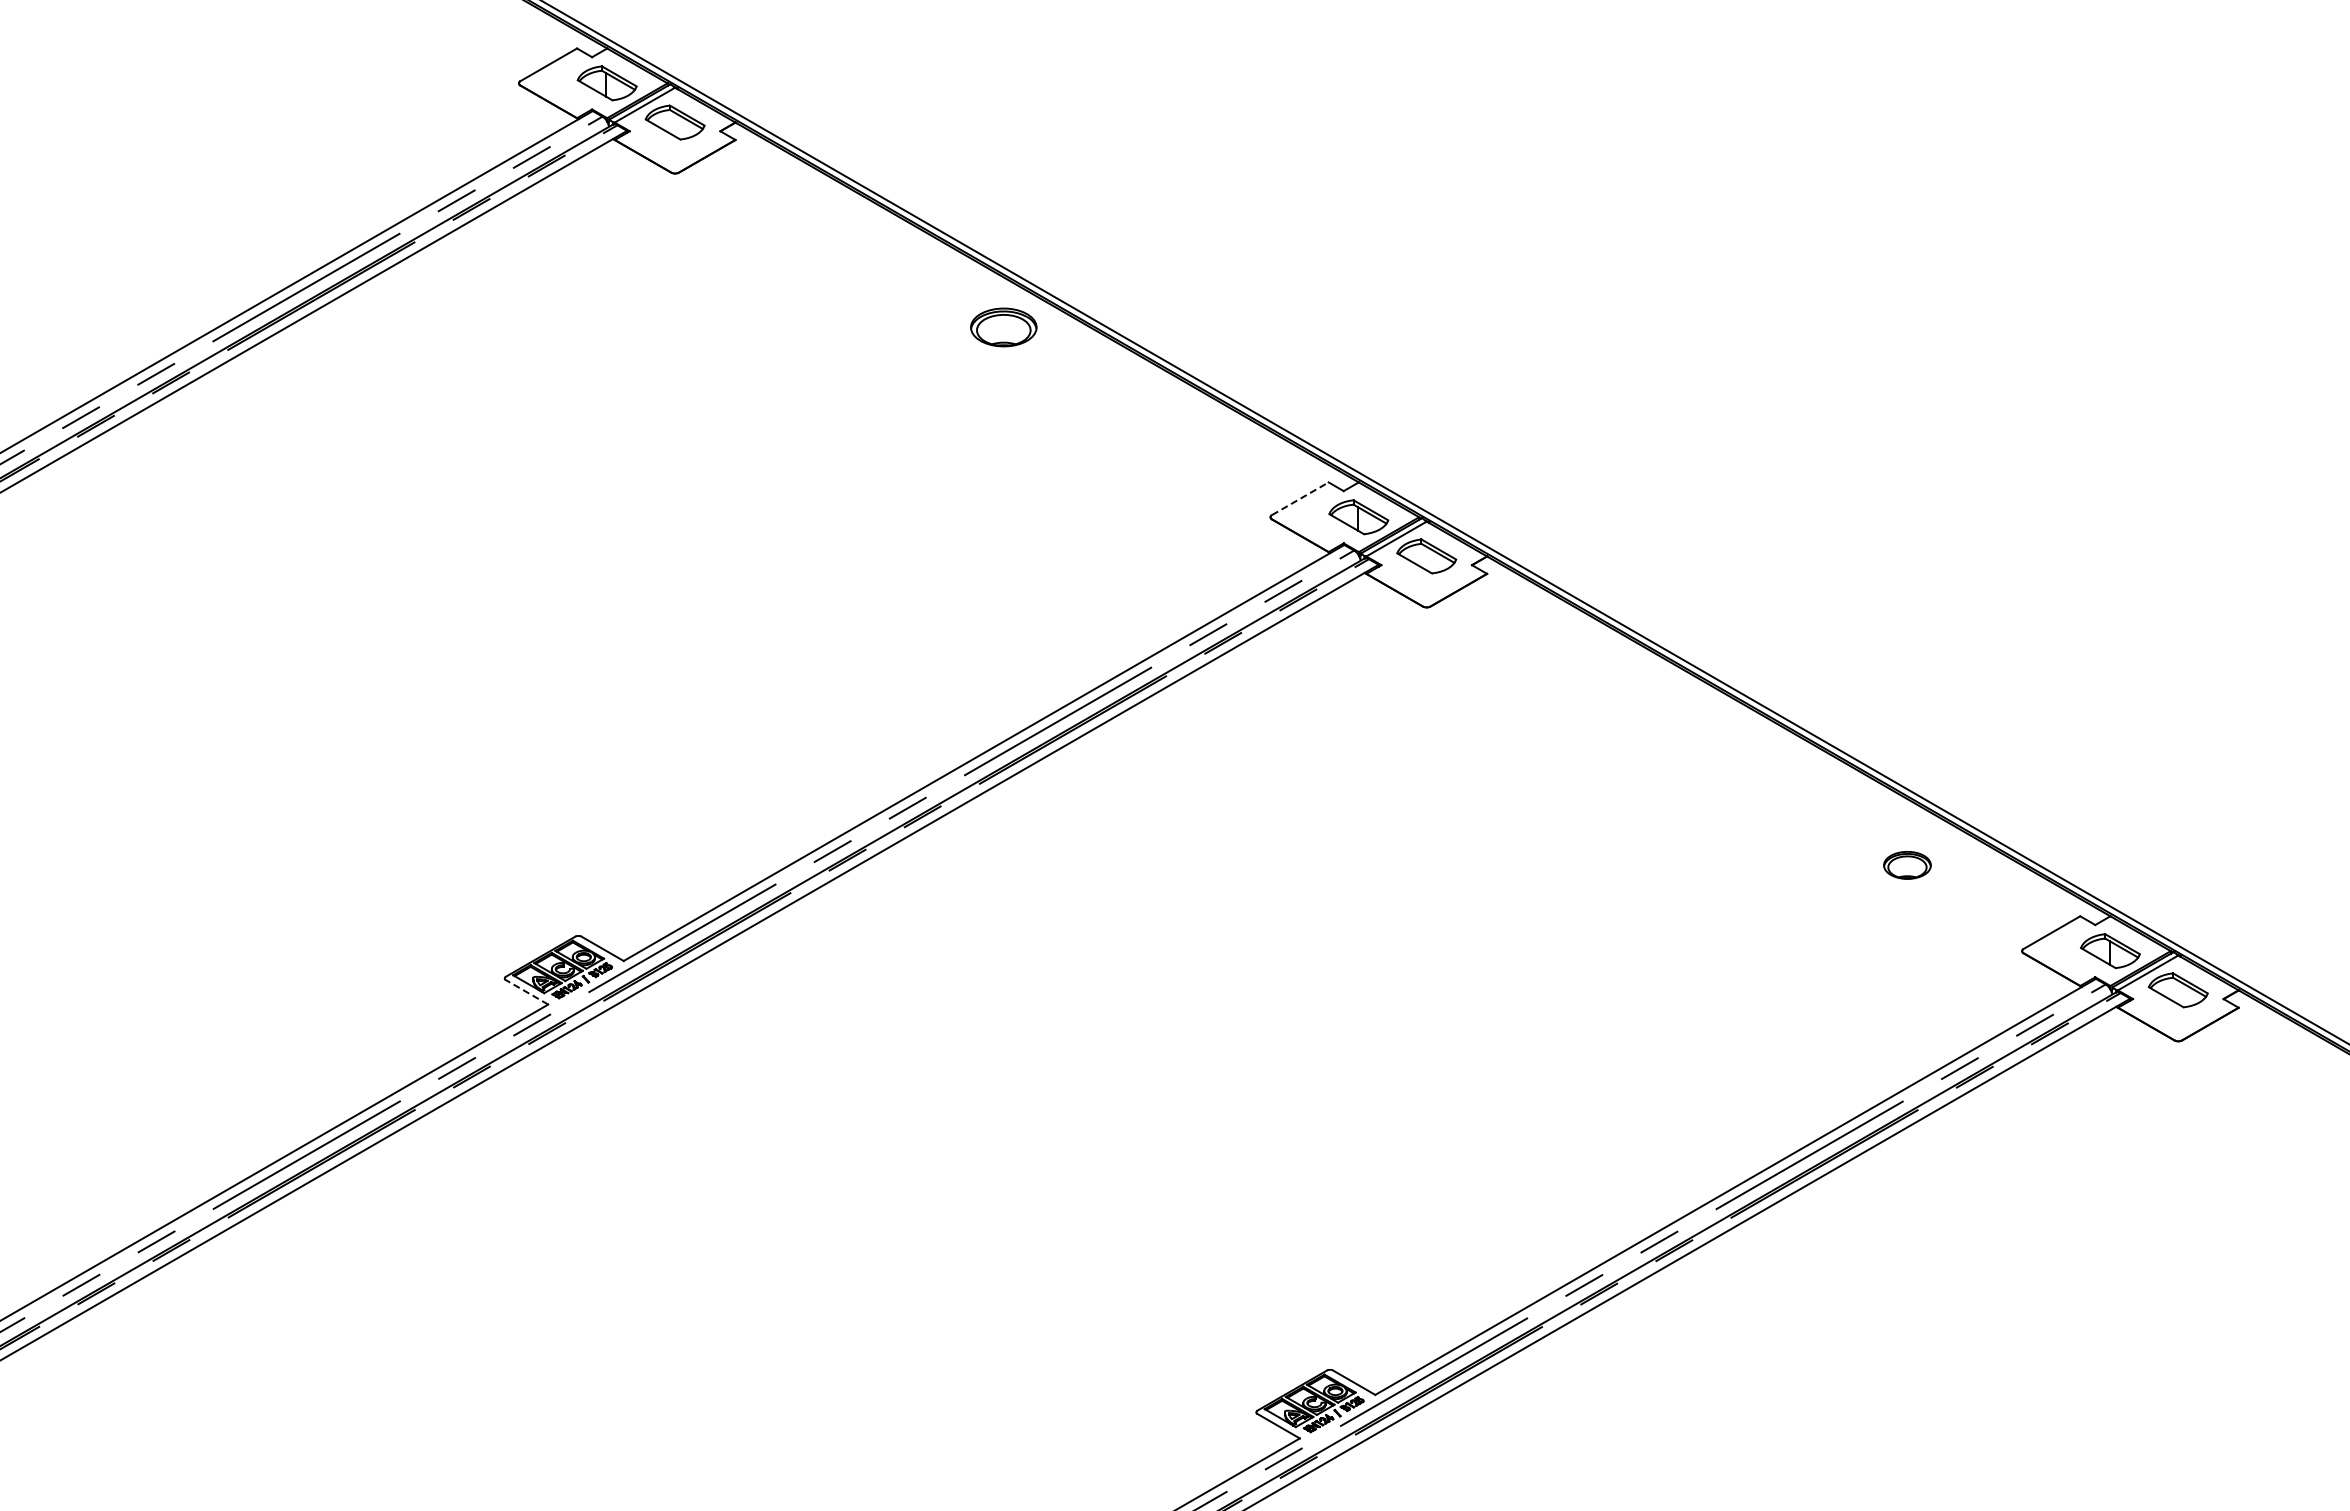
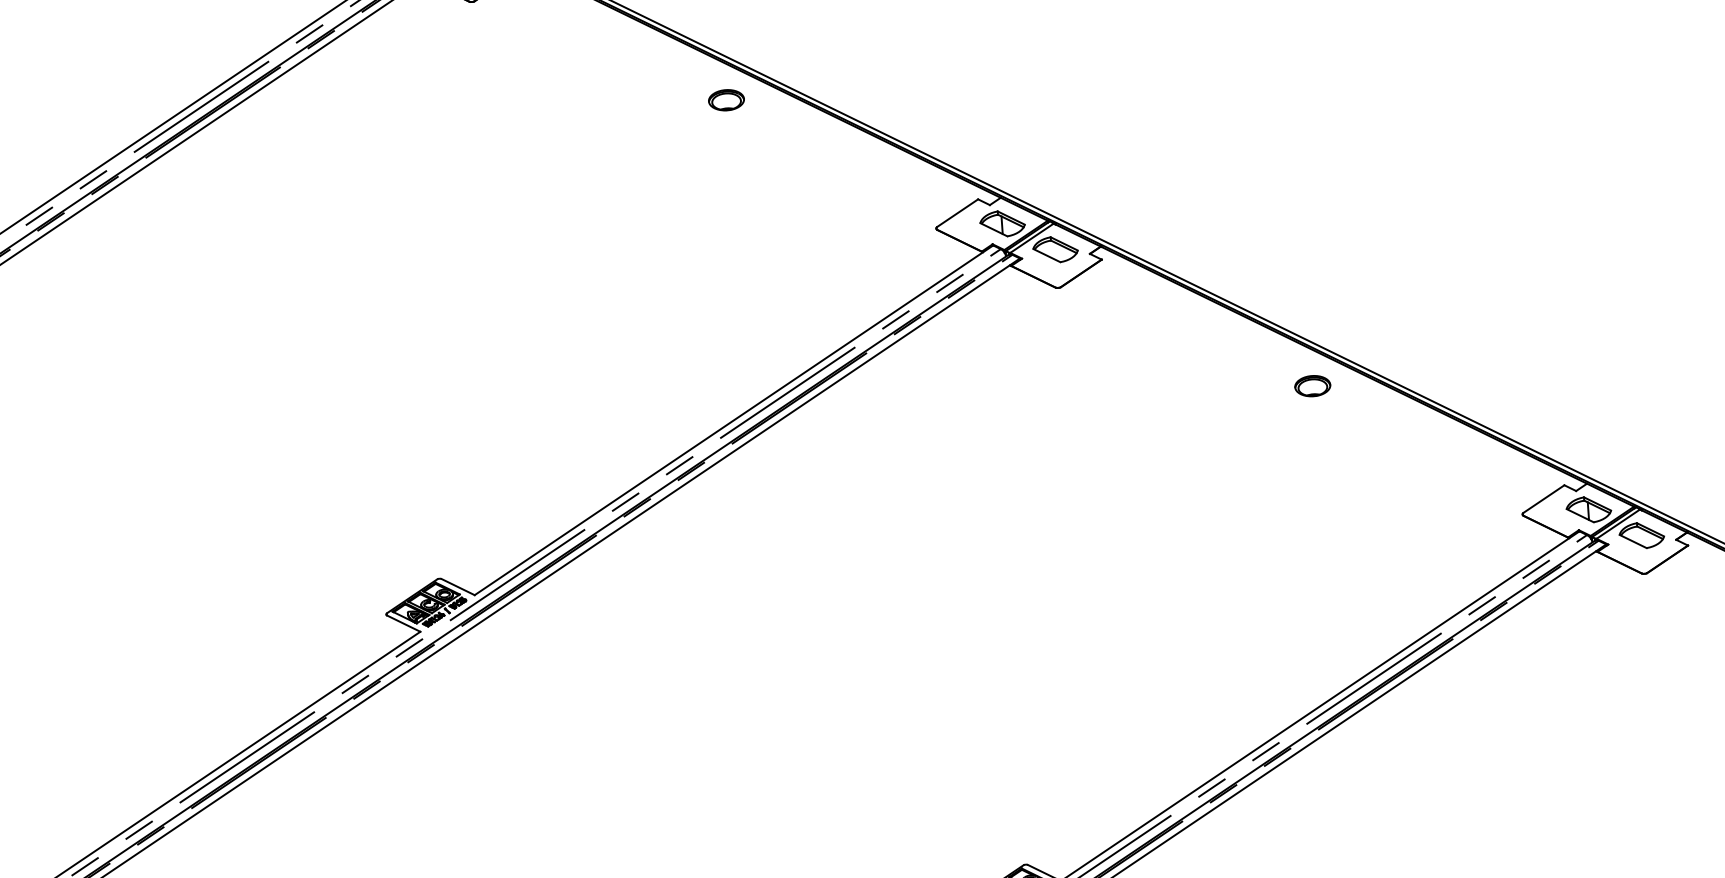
part: (1003, 327) -> (726, 100), size x0.71
line: (1300, 498) -> (957, 212), dashed -> solid
part: (1907, 865) -> (1312, 386), moved
line: (526, 992) -> (403, 623), dashed -> solid

